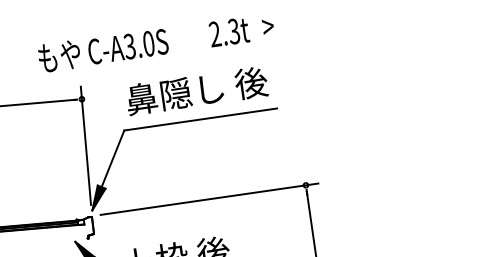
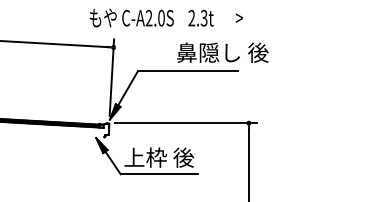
text: (228, 31) -> (200, 17), moved
text: (128, 47) -> (148, 18), C-A3.0S -> C-A2.0S
text: (196, 90) -> (222, 52), moved

